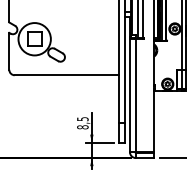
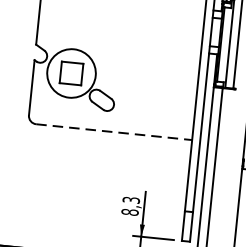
line: (67, 75) -> (115, 132), solid -> dashed
text: (82, 118) -> (130, 199), 8,5 -> 8,3

